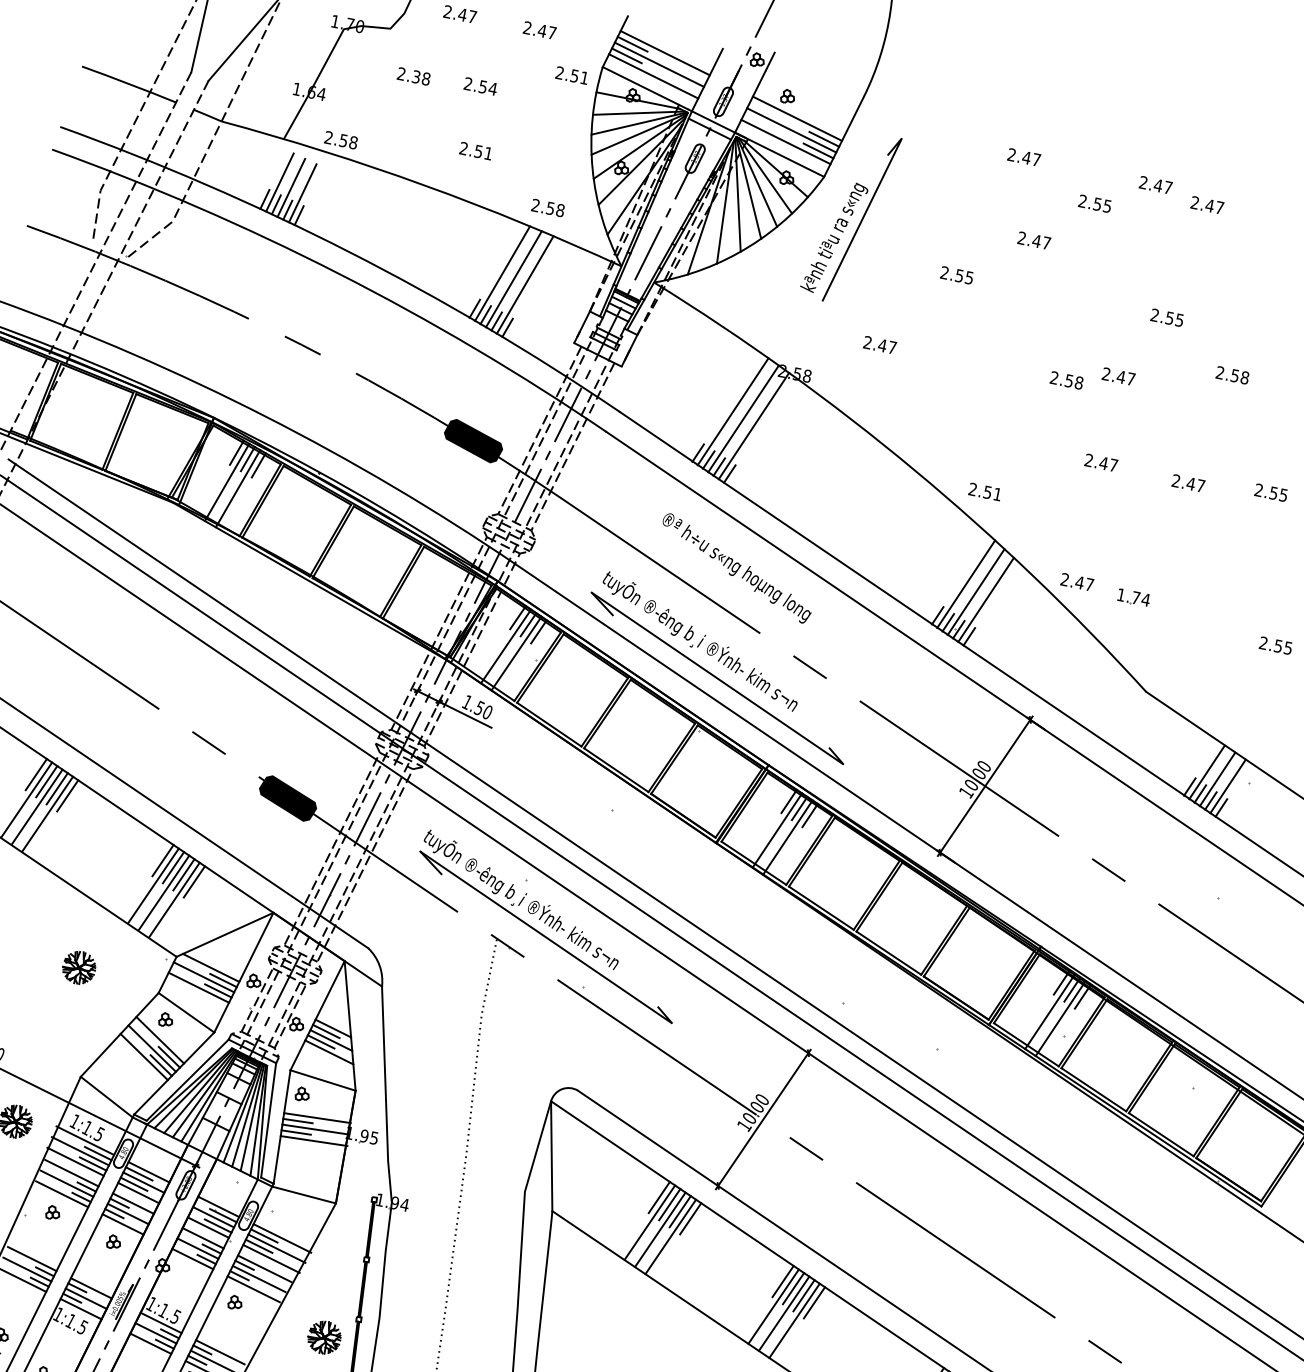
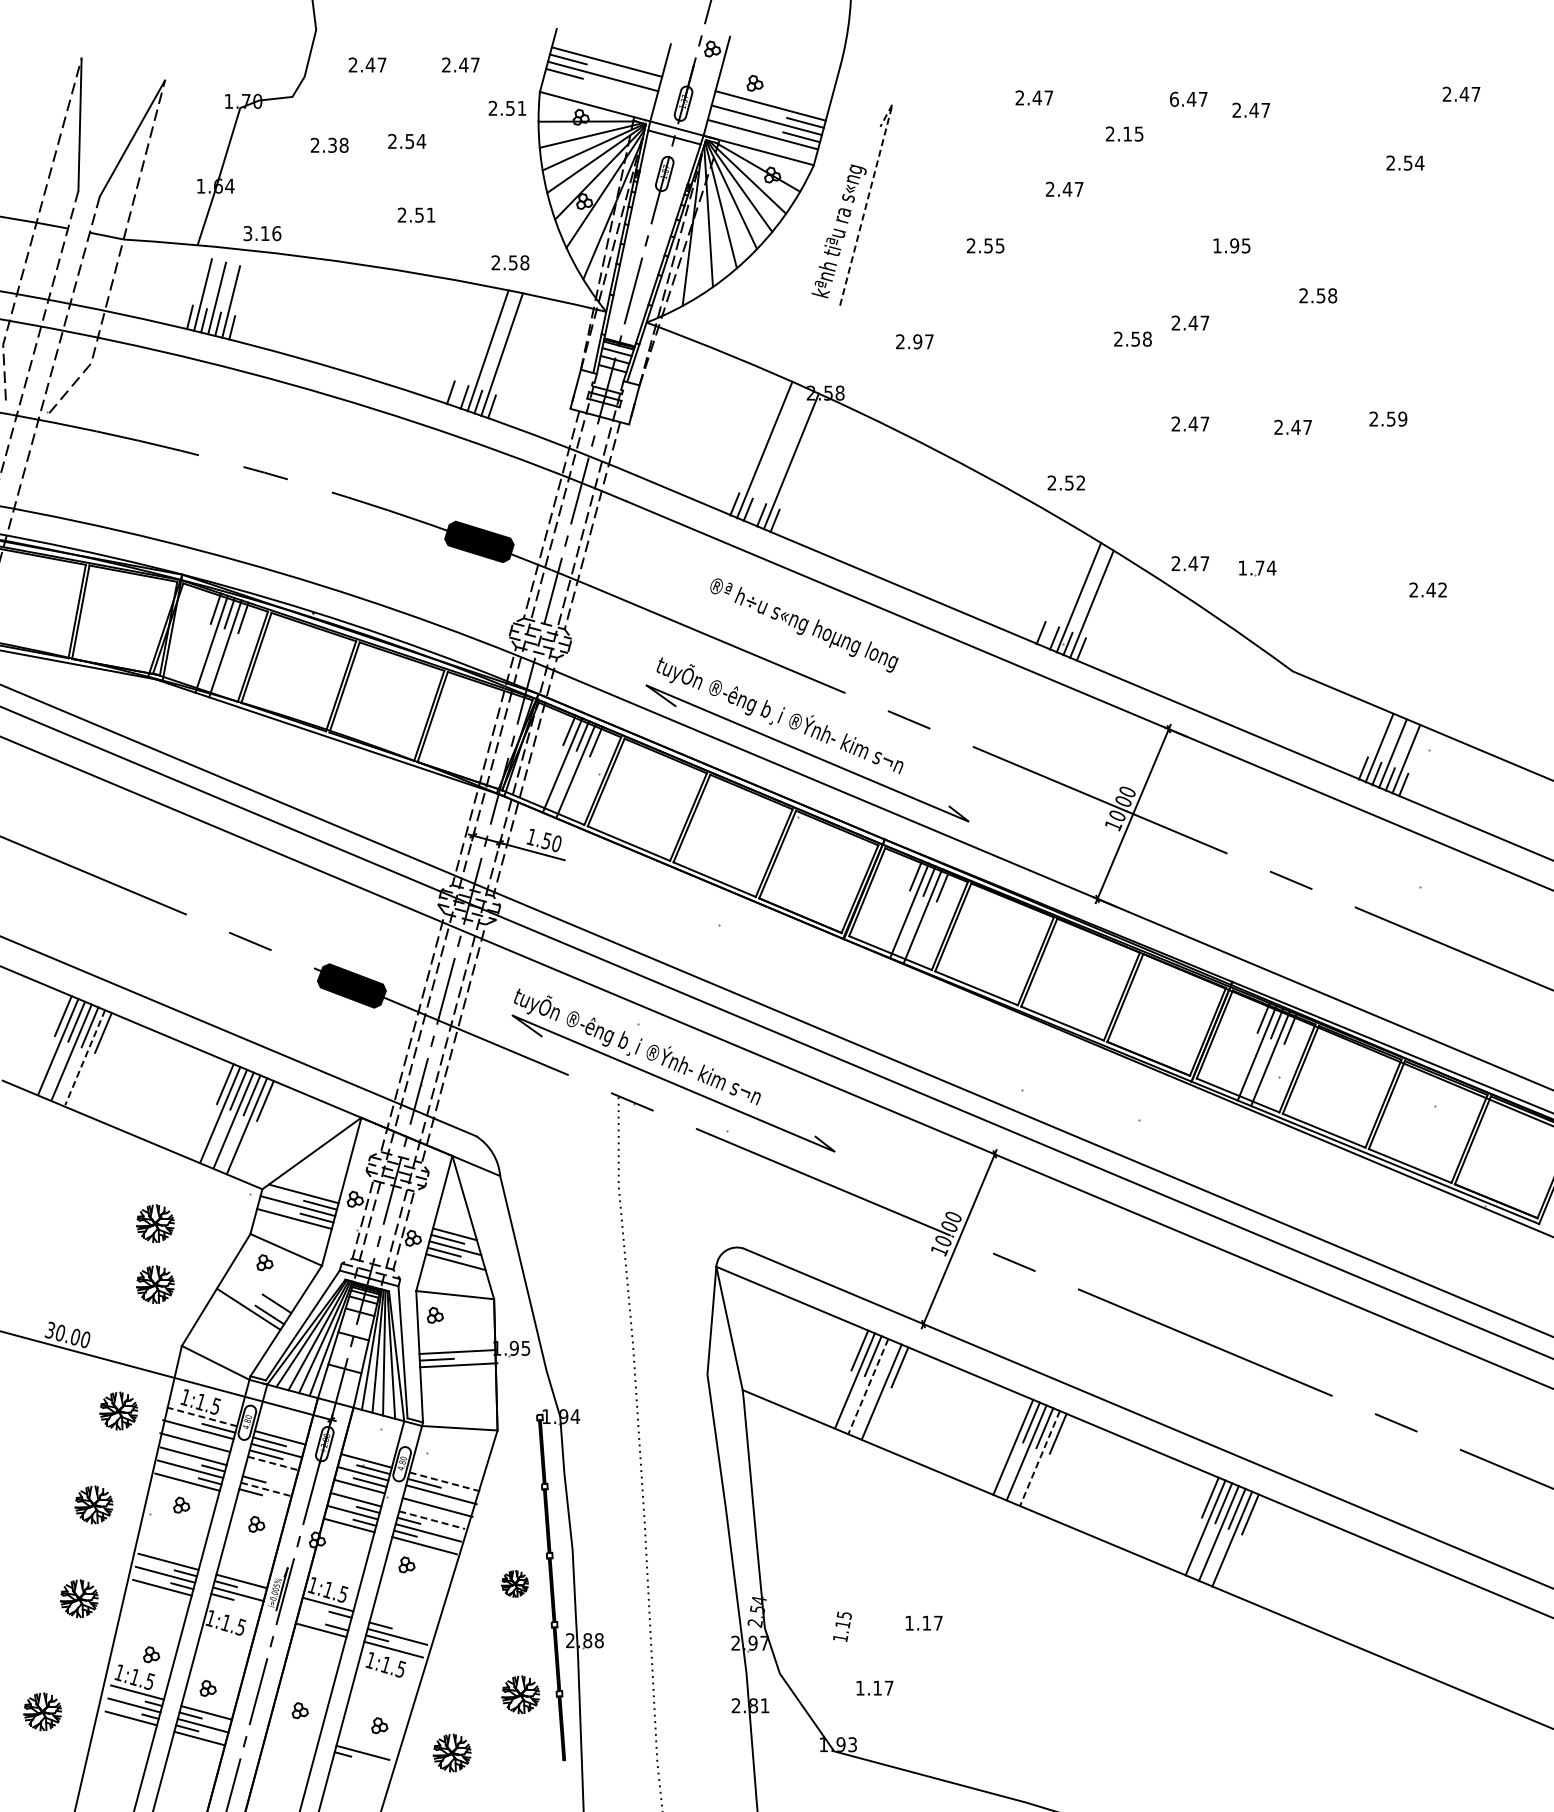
line: (653, 76) -> (599, 90), removed
text: (341, 140) -> (262, 233), 2.58 -> 3.16
text: (1143, 182) -> (1174, 98), 2.47 -> 6.47
text: (1097, 203) -> (1127, 133), 2.55 -> 2.15
line: (867, 208) -> (869, 191), solid -> dashed
line: (502, 273) -> (473, 346), removed
text: (1162, 316) -> (1226, 245), 2.55 -> 1.95
text: (882, 345) -> (917, 341), 2.47 -> 2.97
line: (743, 418) -> (777, 455), removed
text: (997, 493) -> (1080, 482), 2.51 -> 2.52
text: (1283, 494) -> (1402, 418), 2.55 -> 2.59
line: (965, 583) -> (1065, 590), removed
text: (1283, 646) -> (1436, 589), 2.55 -> 2.42
line: (47, 814) -> (85, 1058), solid -> dashed
part: (68, 1019) -> (155, 1284), added
line: (159, 1039) -> (262, 1286), removed
line: (152, 1048) -> (255, 1297), removed
line: (317, 1117) -> (457, 1338), removed
line: (298, 1121) -> (436, 1346), removed
line: (85, 1140) -> (201, 1416), solid -> dashed
line: (93, 1163) -> (215, 1440), removed
line: (138, 1193) -> (273, 1463), solid -> dashed
line: (133, 1203) -> (269, 1476), removed
line: (680, 1211) -> (886, 1361), removed
line: (128, 1214) -> (266, 1489), solid -> dashed
line: (122, 1224) -> (262, 1502), removed
line: (660, 1229) -> (868, 1386), solid -> dashed
line: (282, 1238) -> (445, 1482), solid -> dashed
line: (258, 1245) -> (420, 1495), removed
line: (264, 1269) -> (432, 1520), solid -> dashed
line: (782, 1281) -> (1017, 1416), removed
line: (80, 1308) -> (234, 1606), removed
line: (794, 1320) -> (1039, 1458), solid -> dashed
line: (155, 1333) -> (324, 1617), removed
part: (324, 1337) -> (514, 1583), size x0.7
line: (220, 1352) -> (401, 1624), removed

